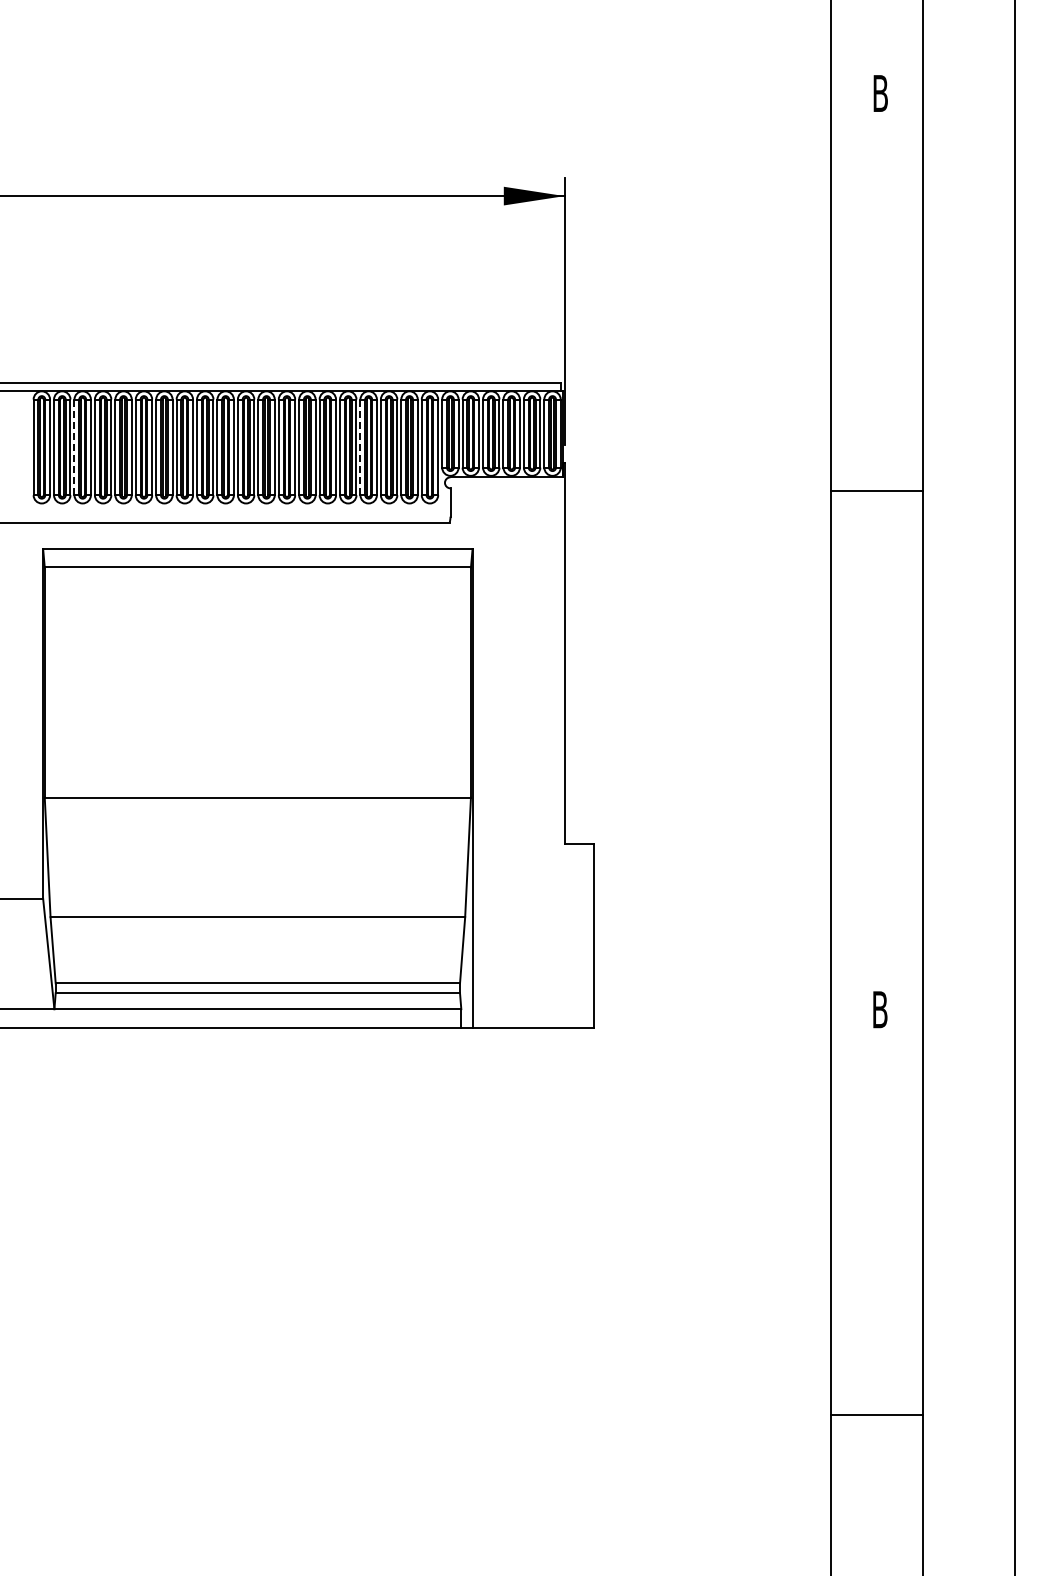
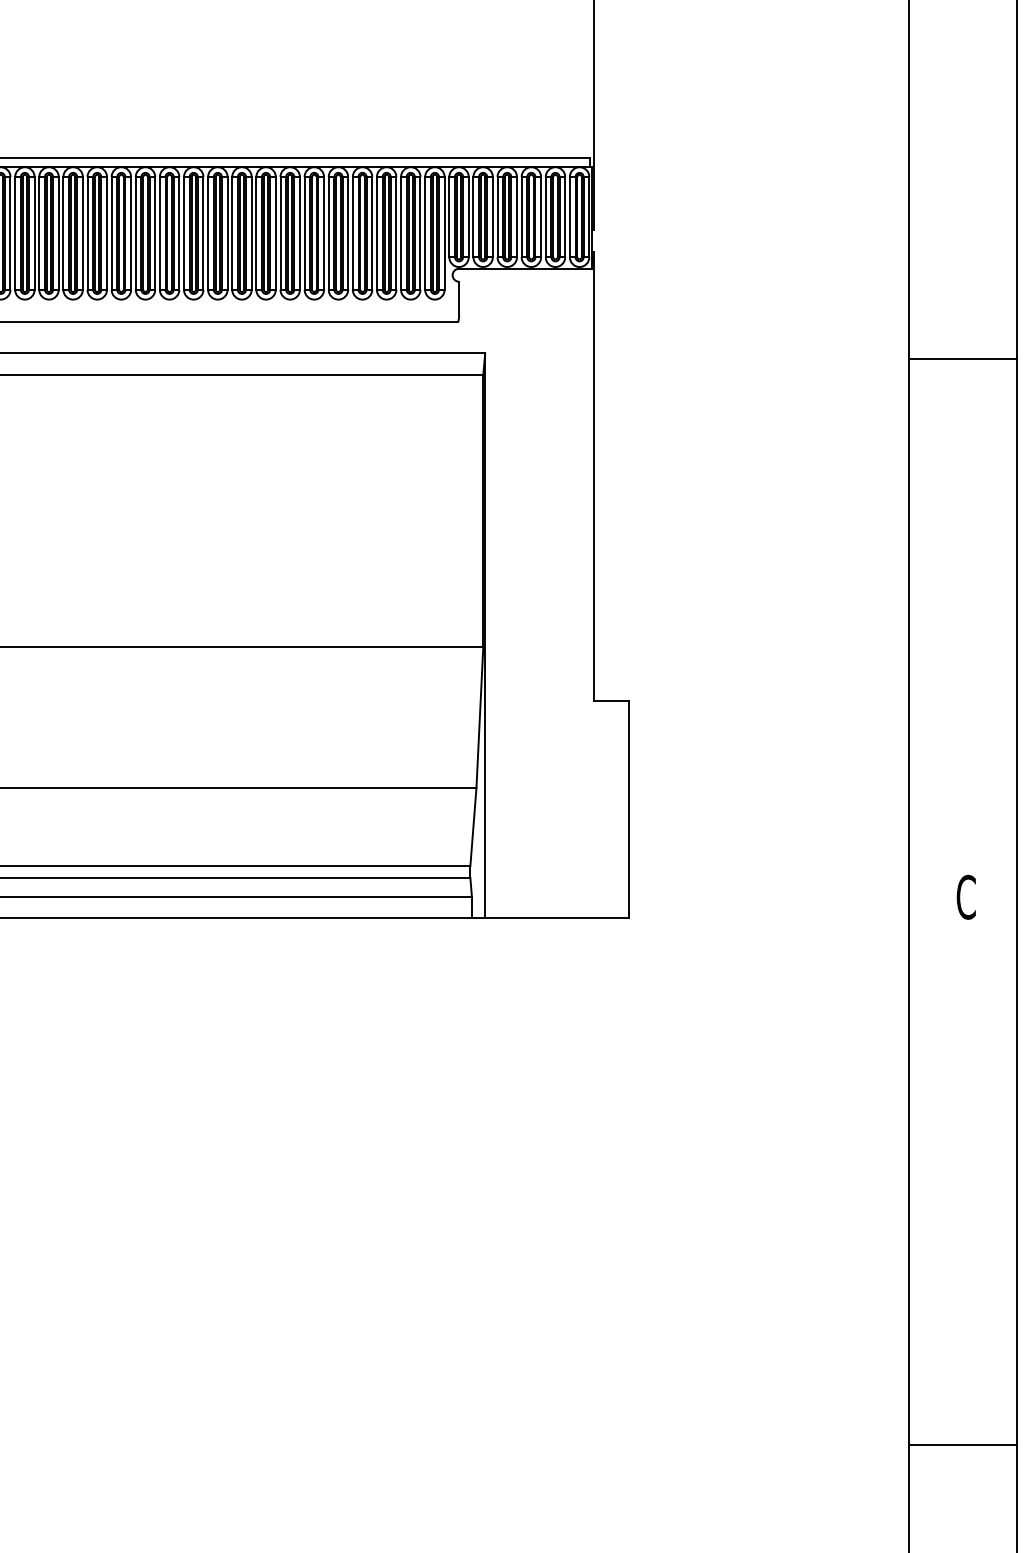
line: (74, 447) -> (15, 233), dashed -> solid
line: (360, 447) -> (352, 233), dashed -> solid
line: (877, 490) -> (963, 358), moved
text: (880, 1009) -> (966, 897), B -> C
line: (877, 1415) -> (963, 1446), moved

